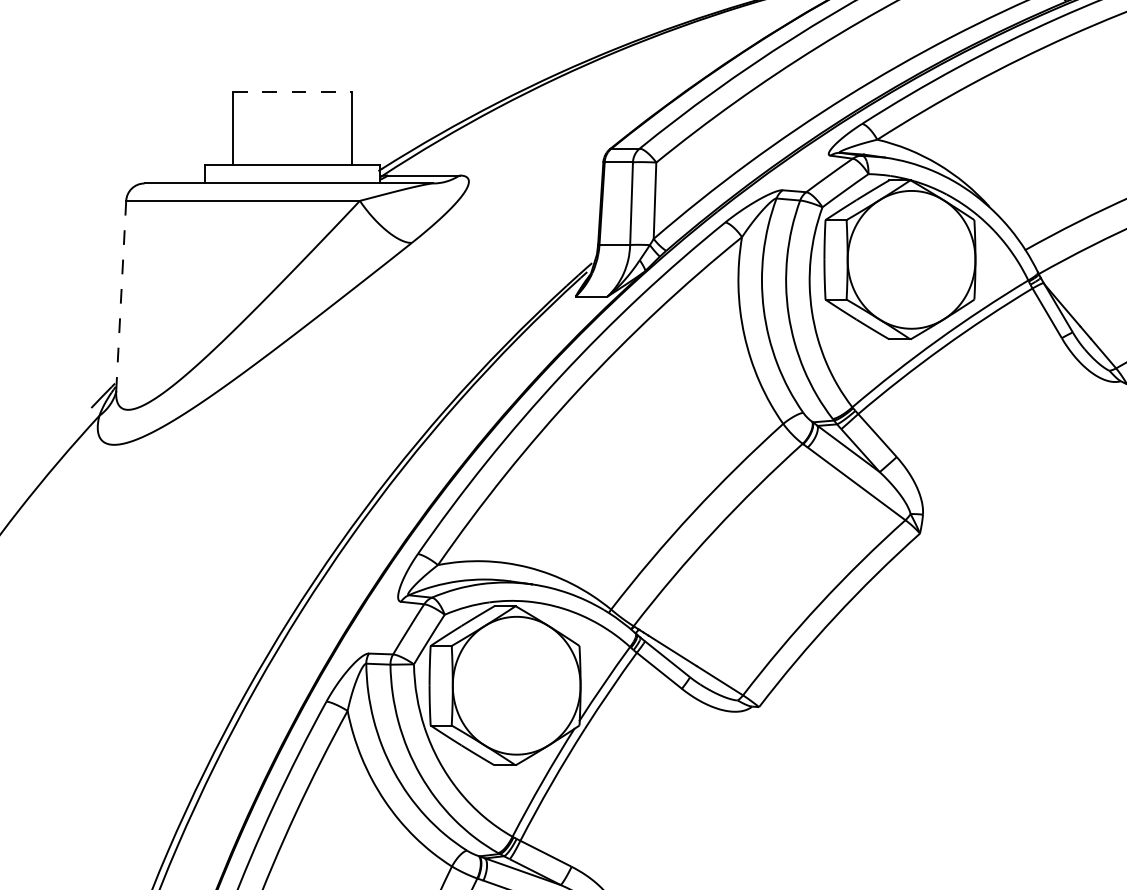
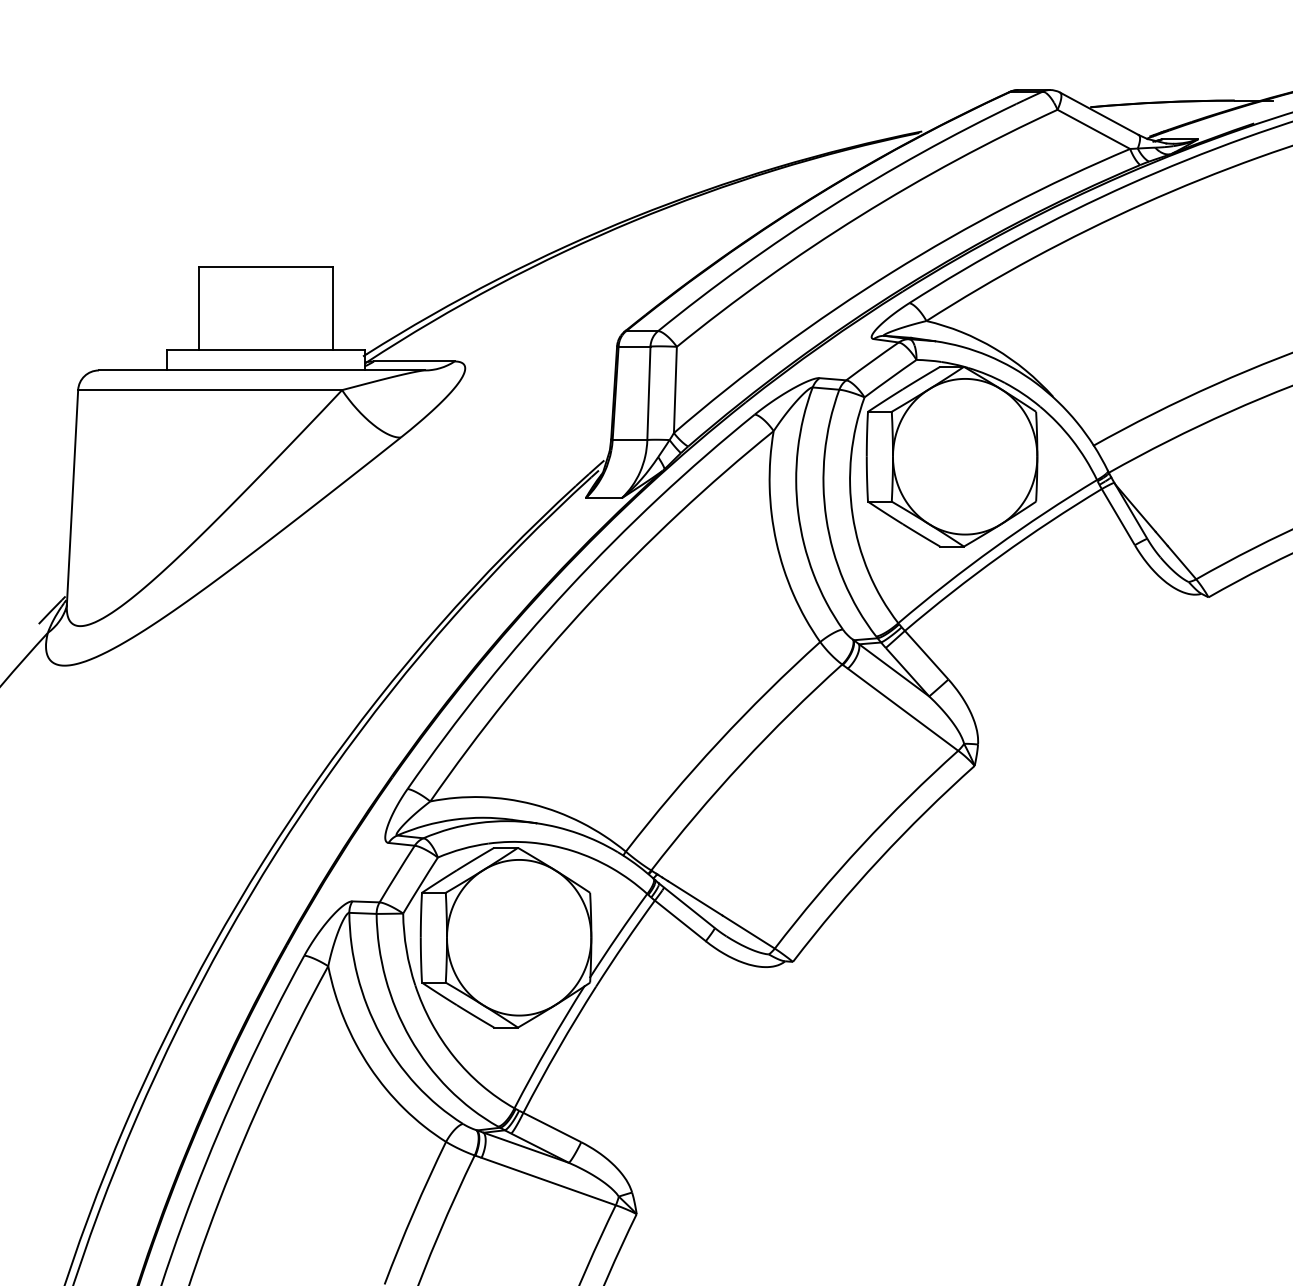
line: (292, 91) -> (266, 266), dashed -> solid
line: (121, 295) -> (72, 497), dashed -> solid

